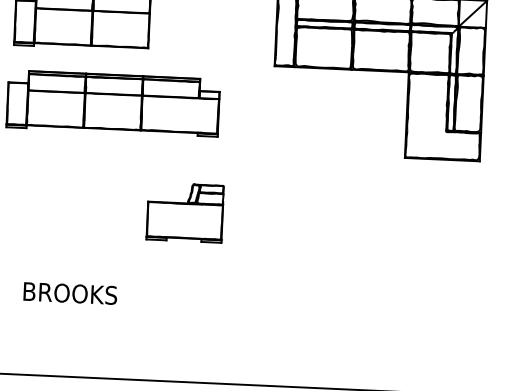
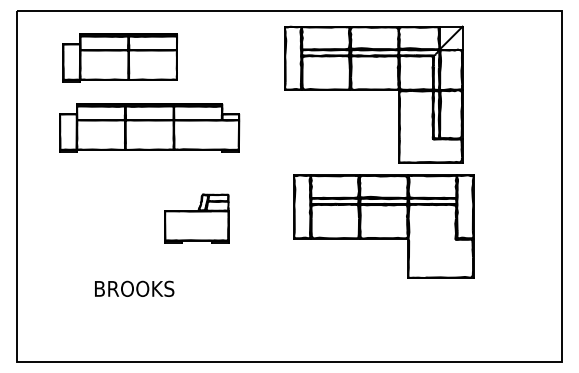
part: (184, 212) -> (196, 218), moved
part: (383, 231) -> (383, 226), added
text: (70, 293) -> (134, 288), moved

